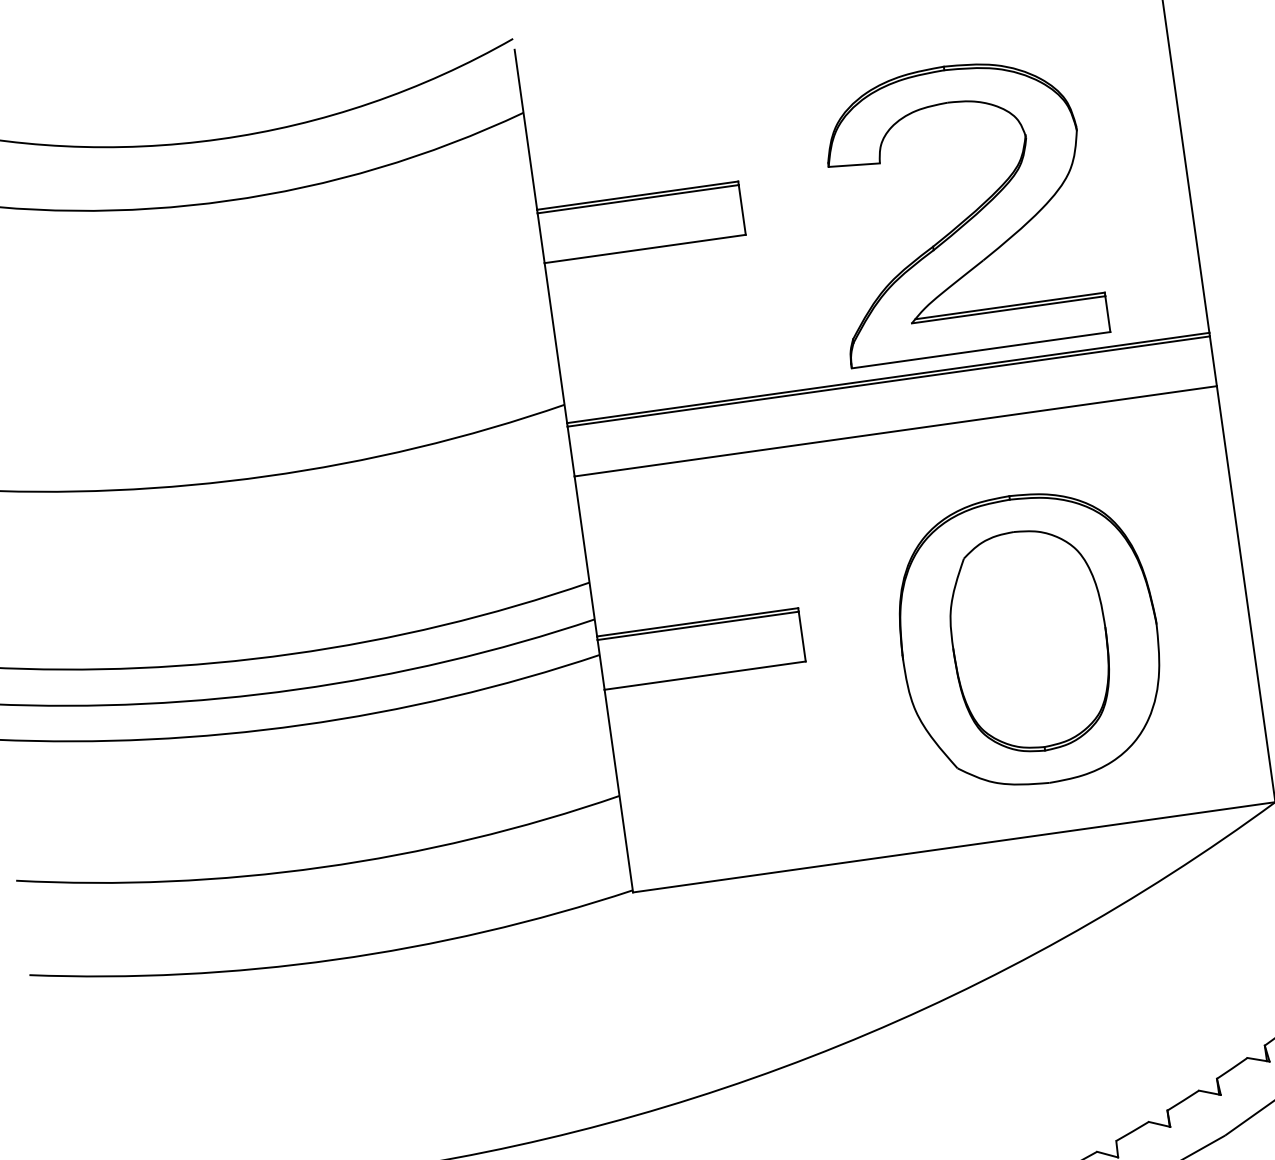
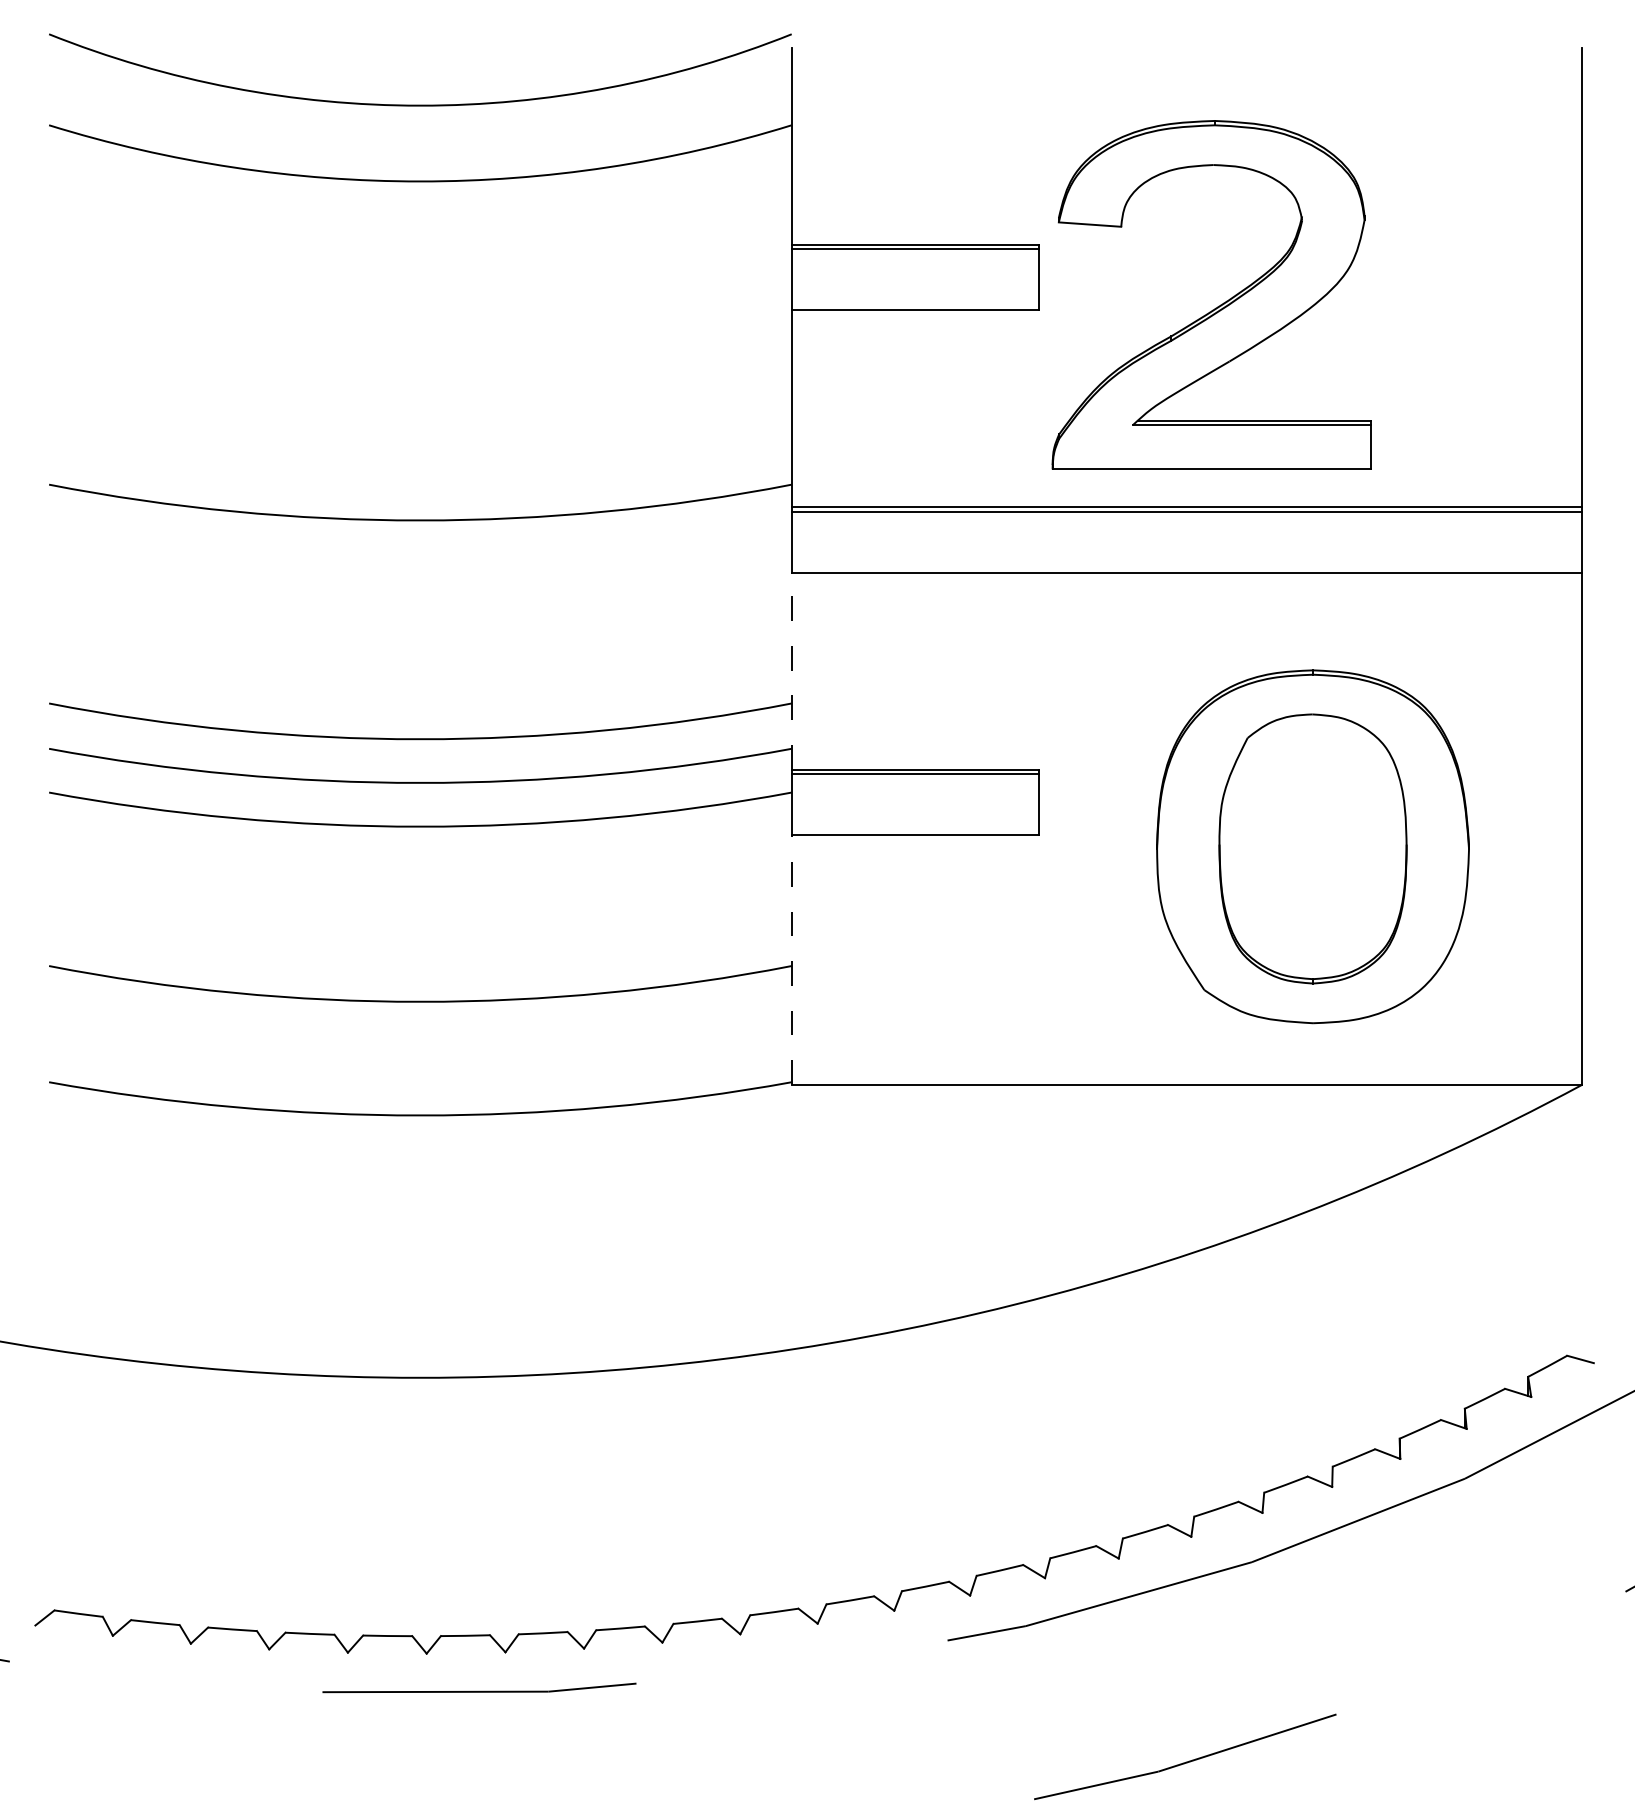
part: (967, 217) -> (1217, 306), moved
line: (585, 555) -> (791, 670), solid -> dashed
line: (618, 791) -> (791, 960), solid -> dashed

